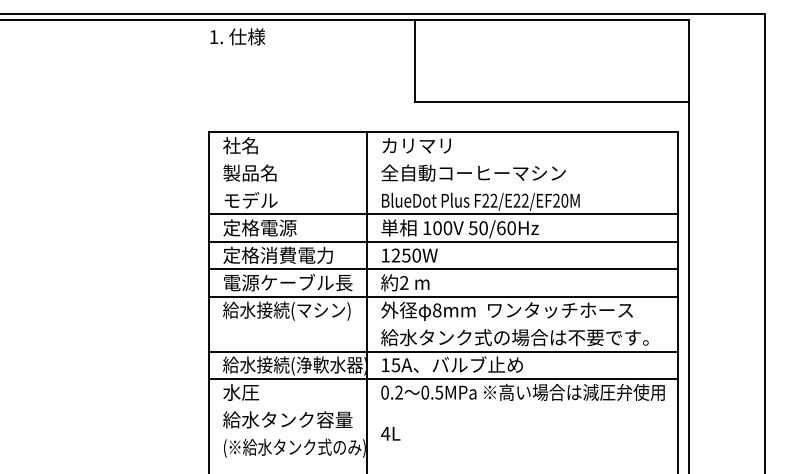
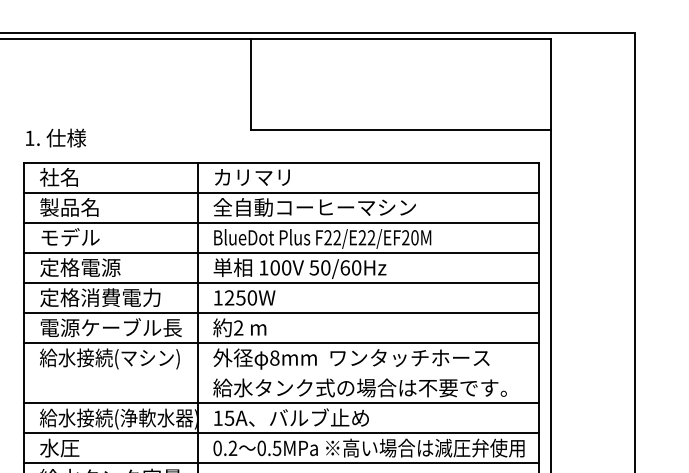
text: (237, 36) -> (55, 137), moved
line: (442, 159) -> (280, 192), added
line: (442, 187) -> (280, 223), added
line: (442, 406) -> (280, 463), added

